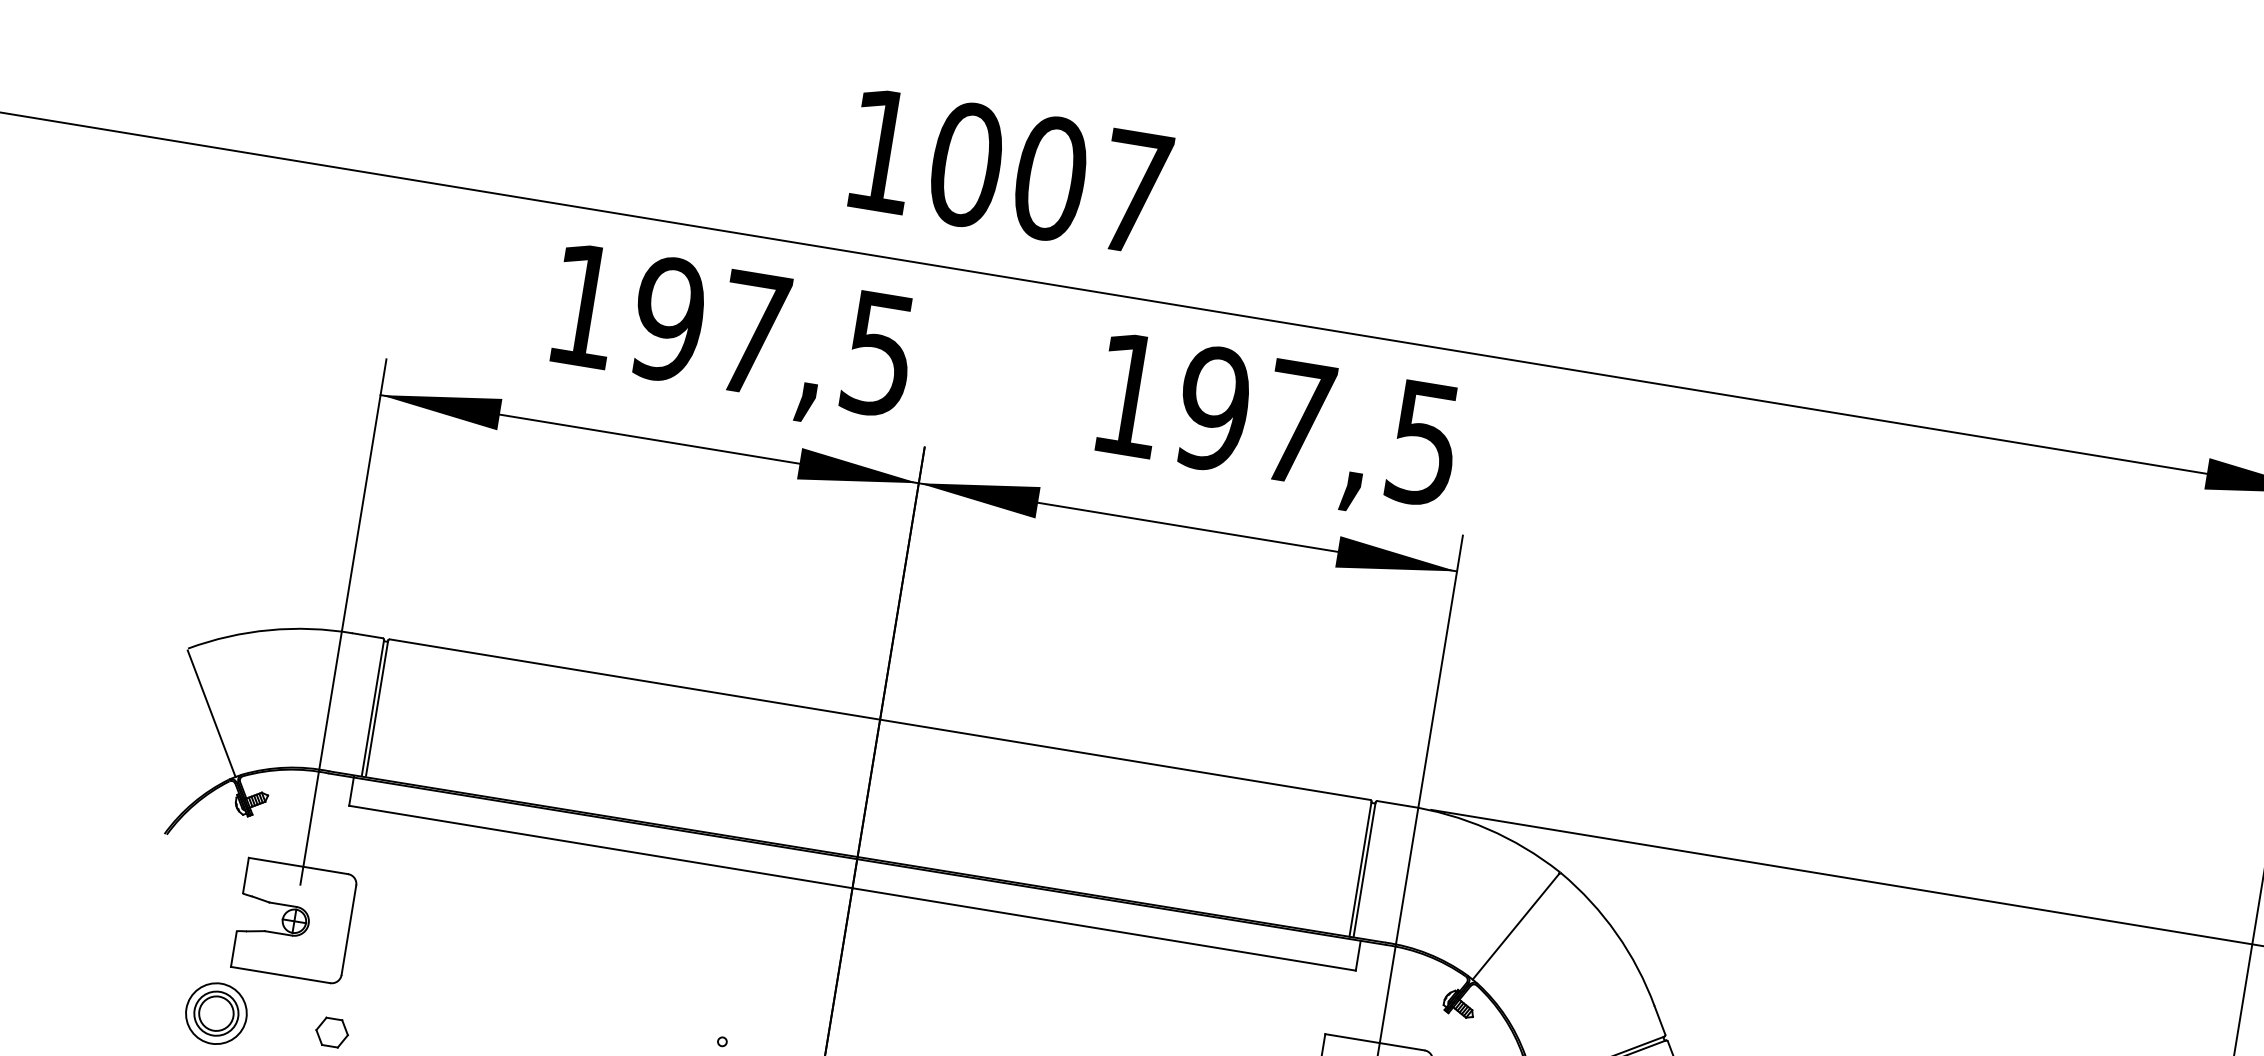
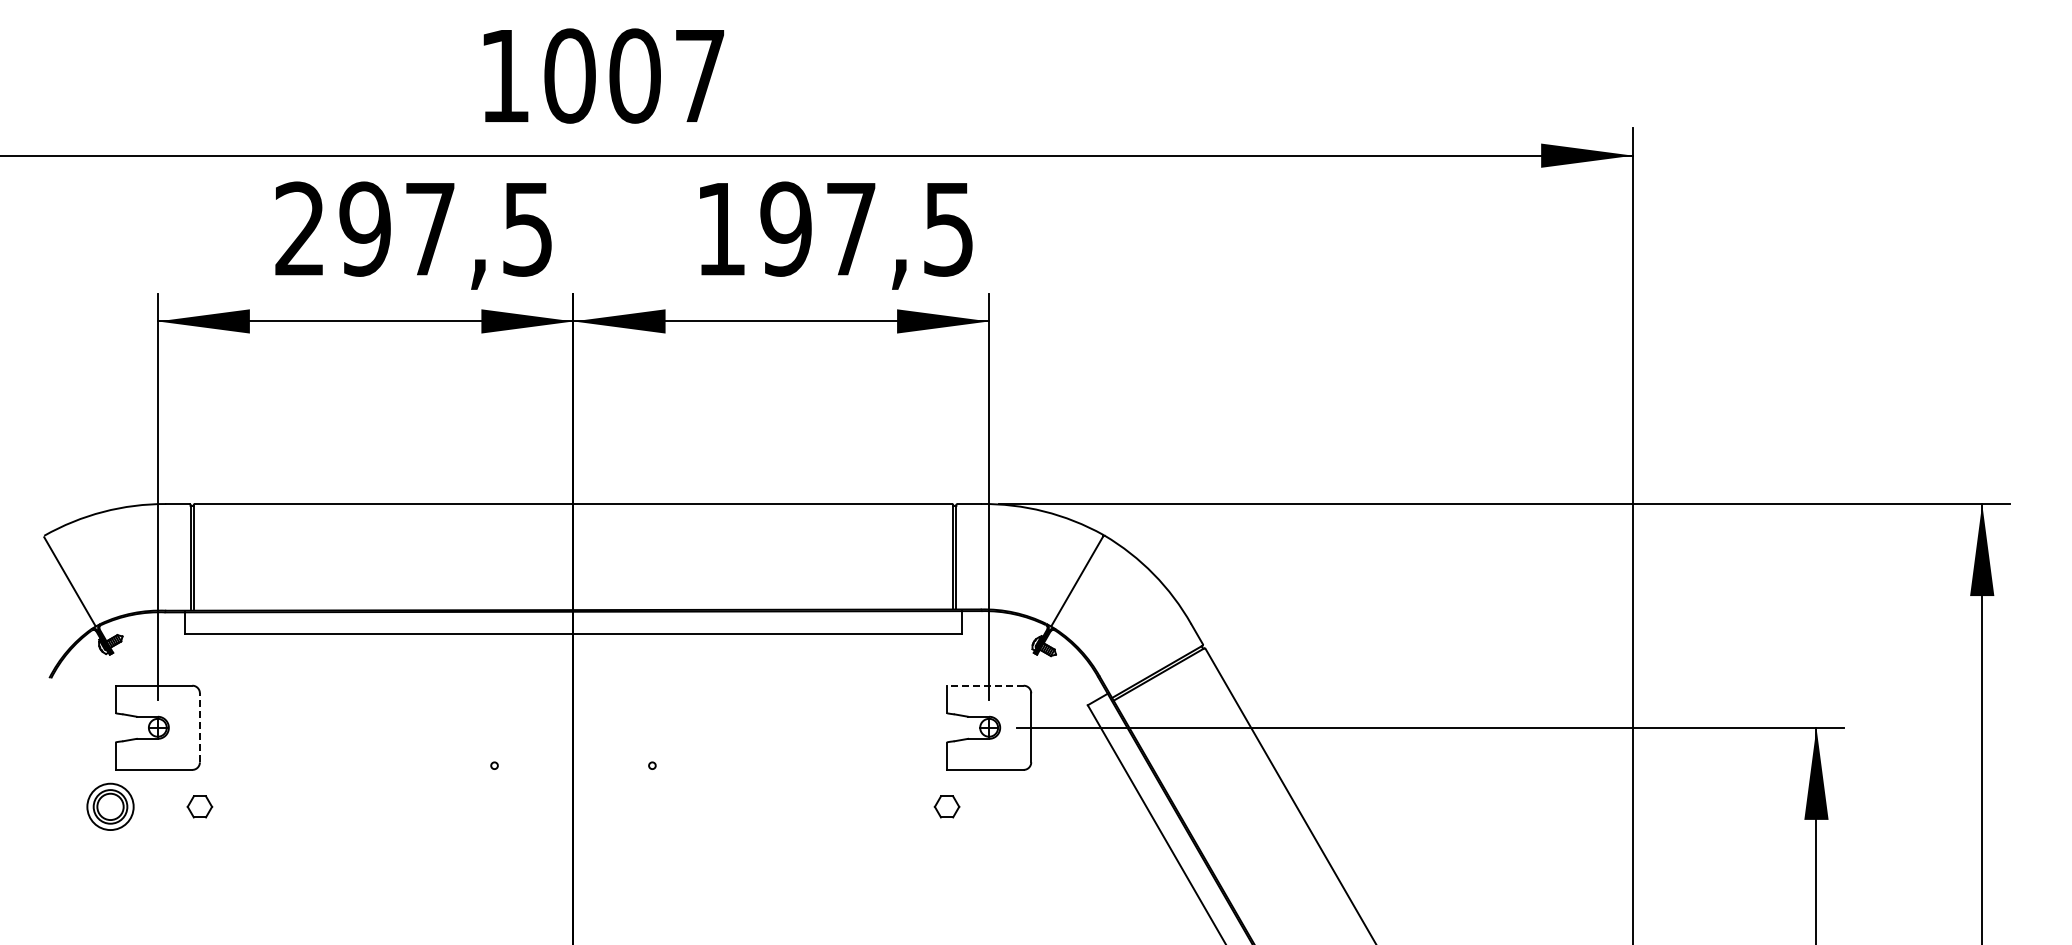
text: (583, 304) -> (299, 228), 197,5 -> 297,5
line: (348, 929) -> (199, 727), solid -> dashed
line: (1373, 1041) -> (984, 685), solid -> dashed

